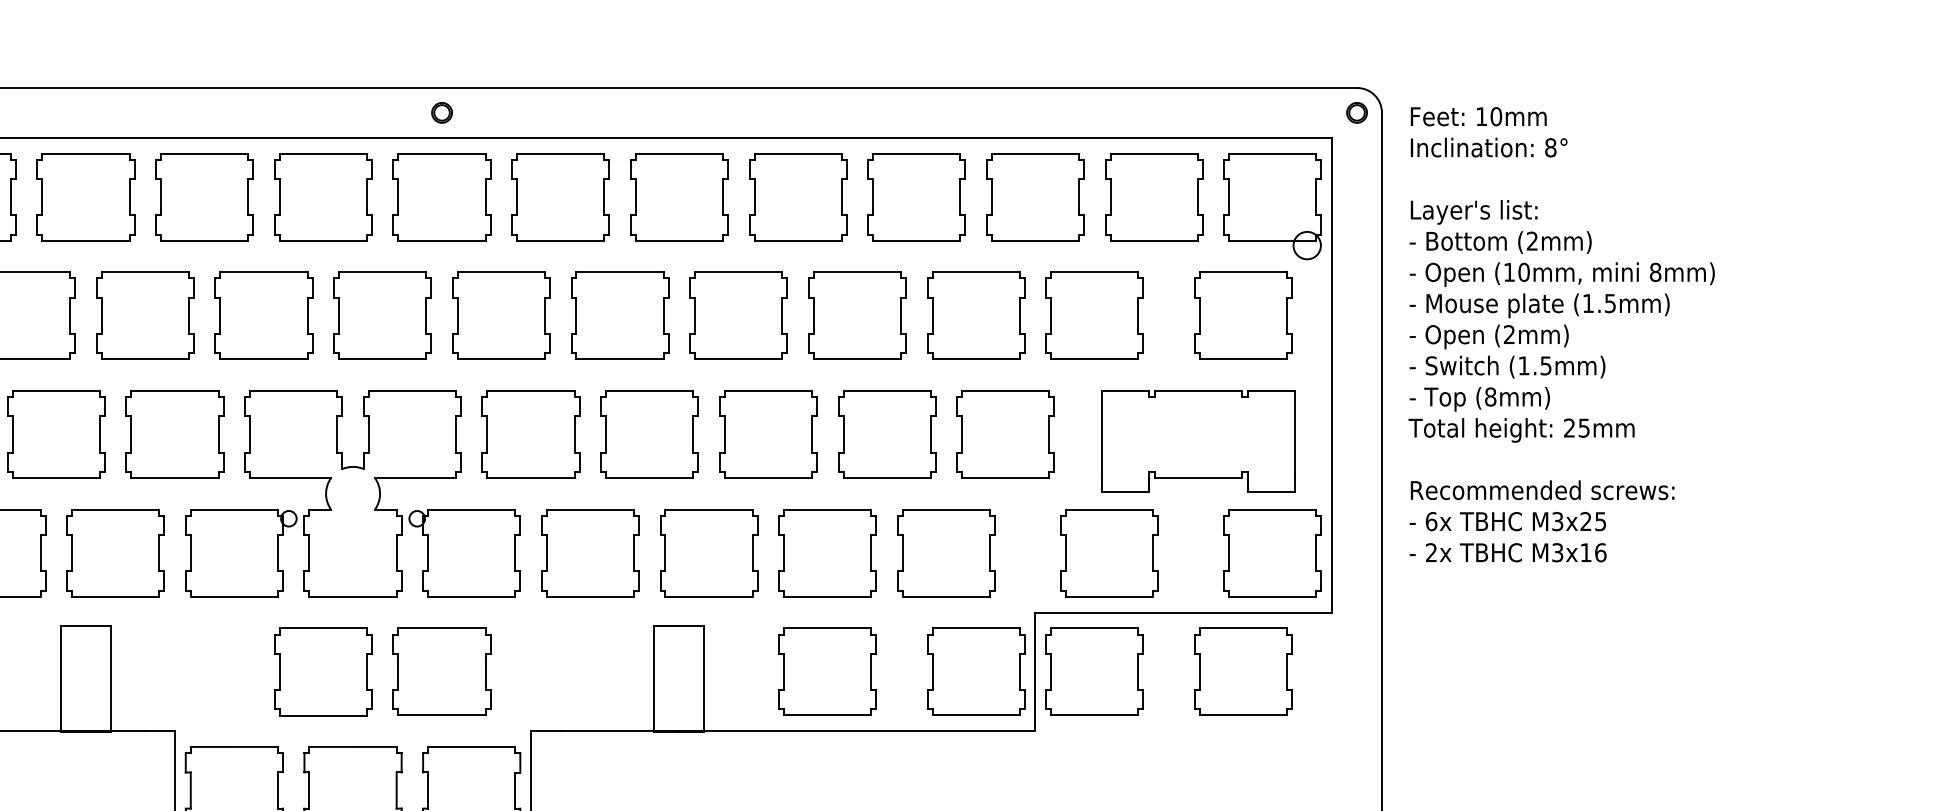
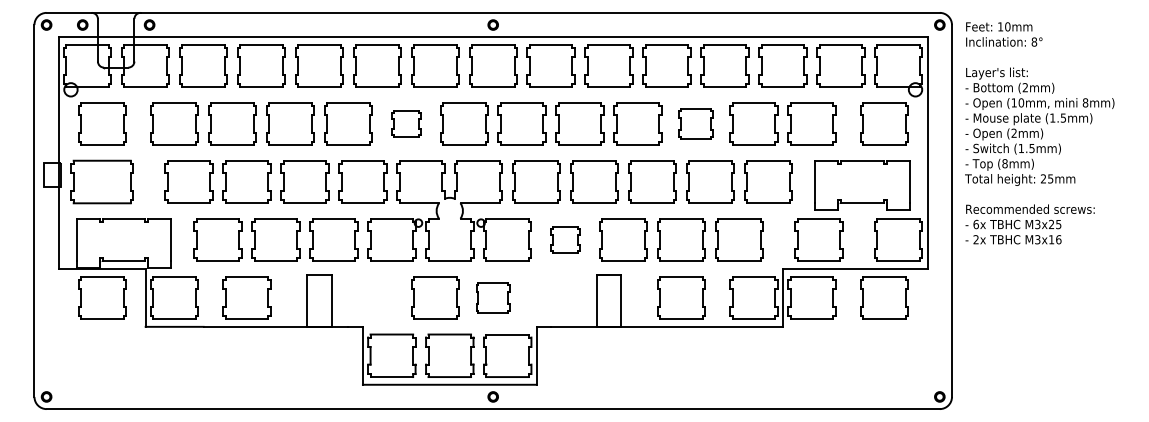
part: (264, 314) -> (406, 123), size x0.6
part: (856, 314) -> (695, 123), size x0.7
part: (590, 552) -> (565, 239), size x0.6
part: (442, 671) -> (493, 297), size x0.7

